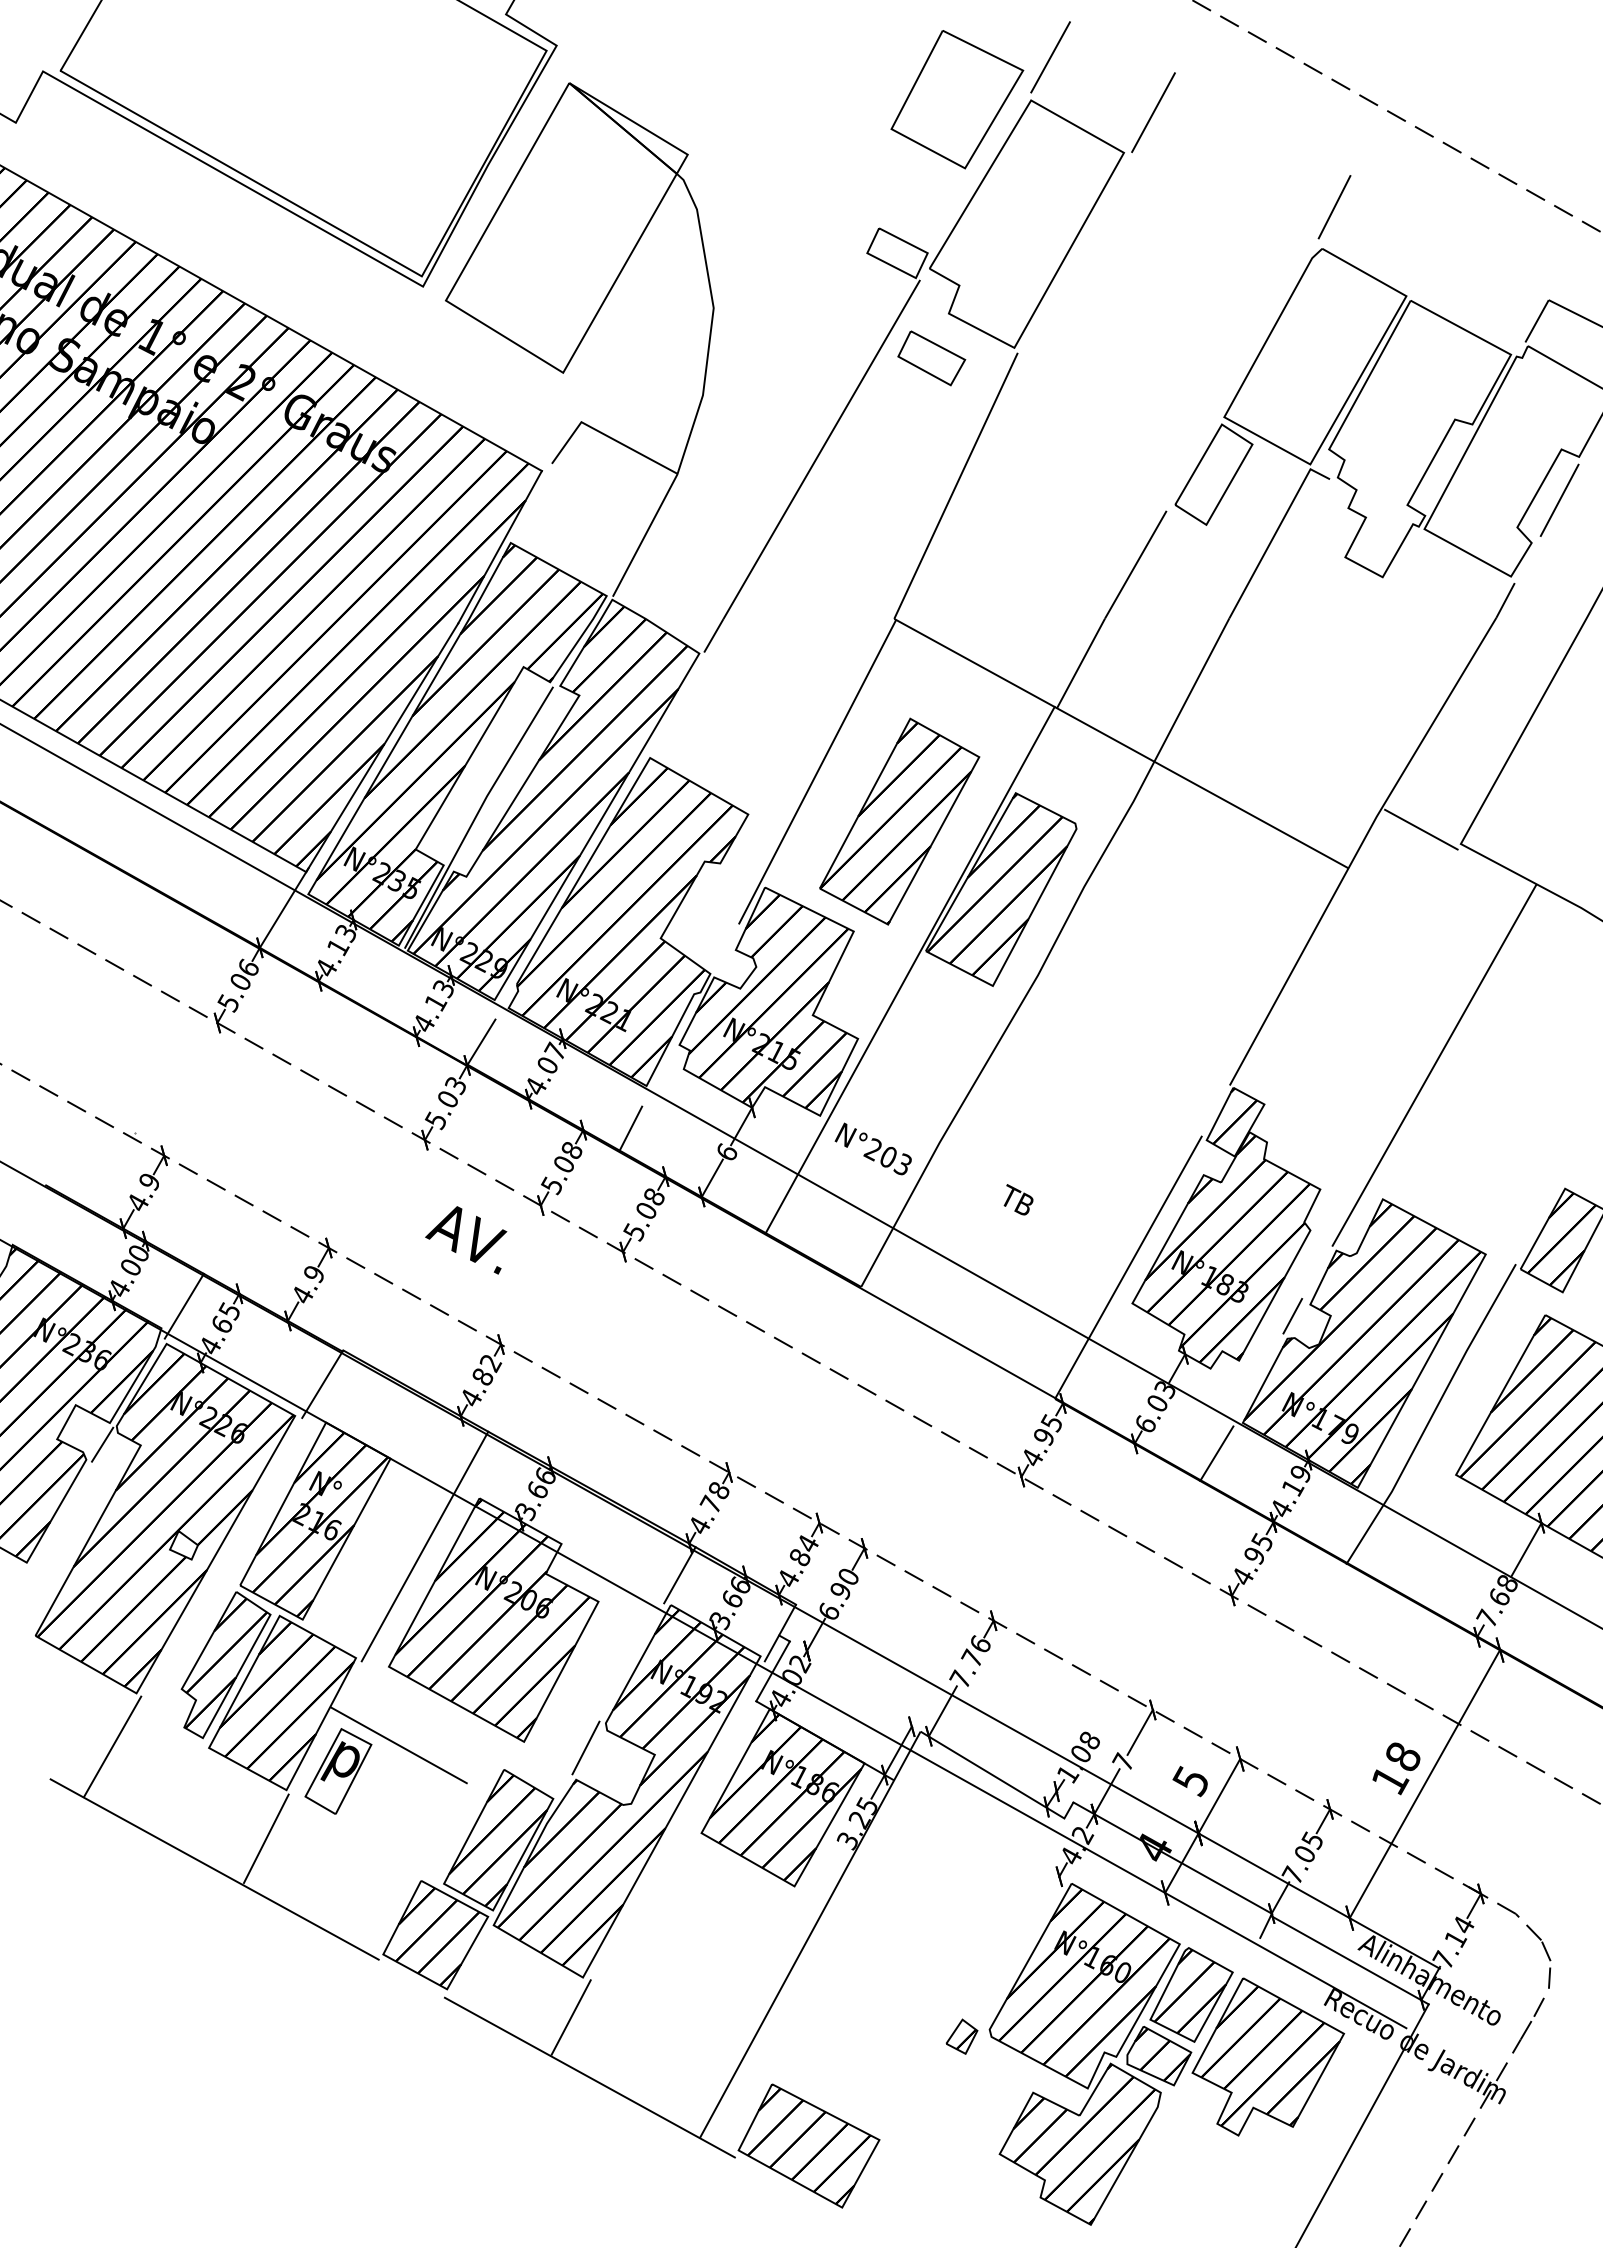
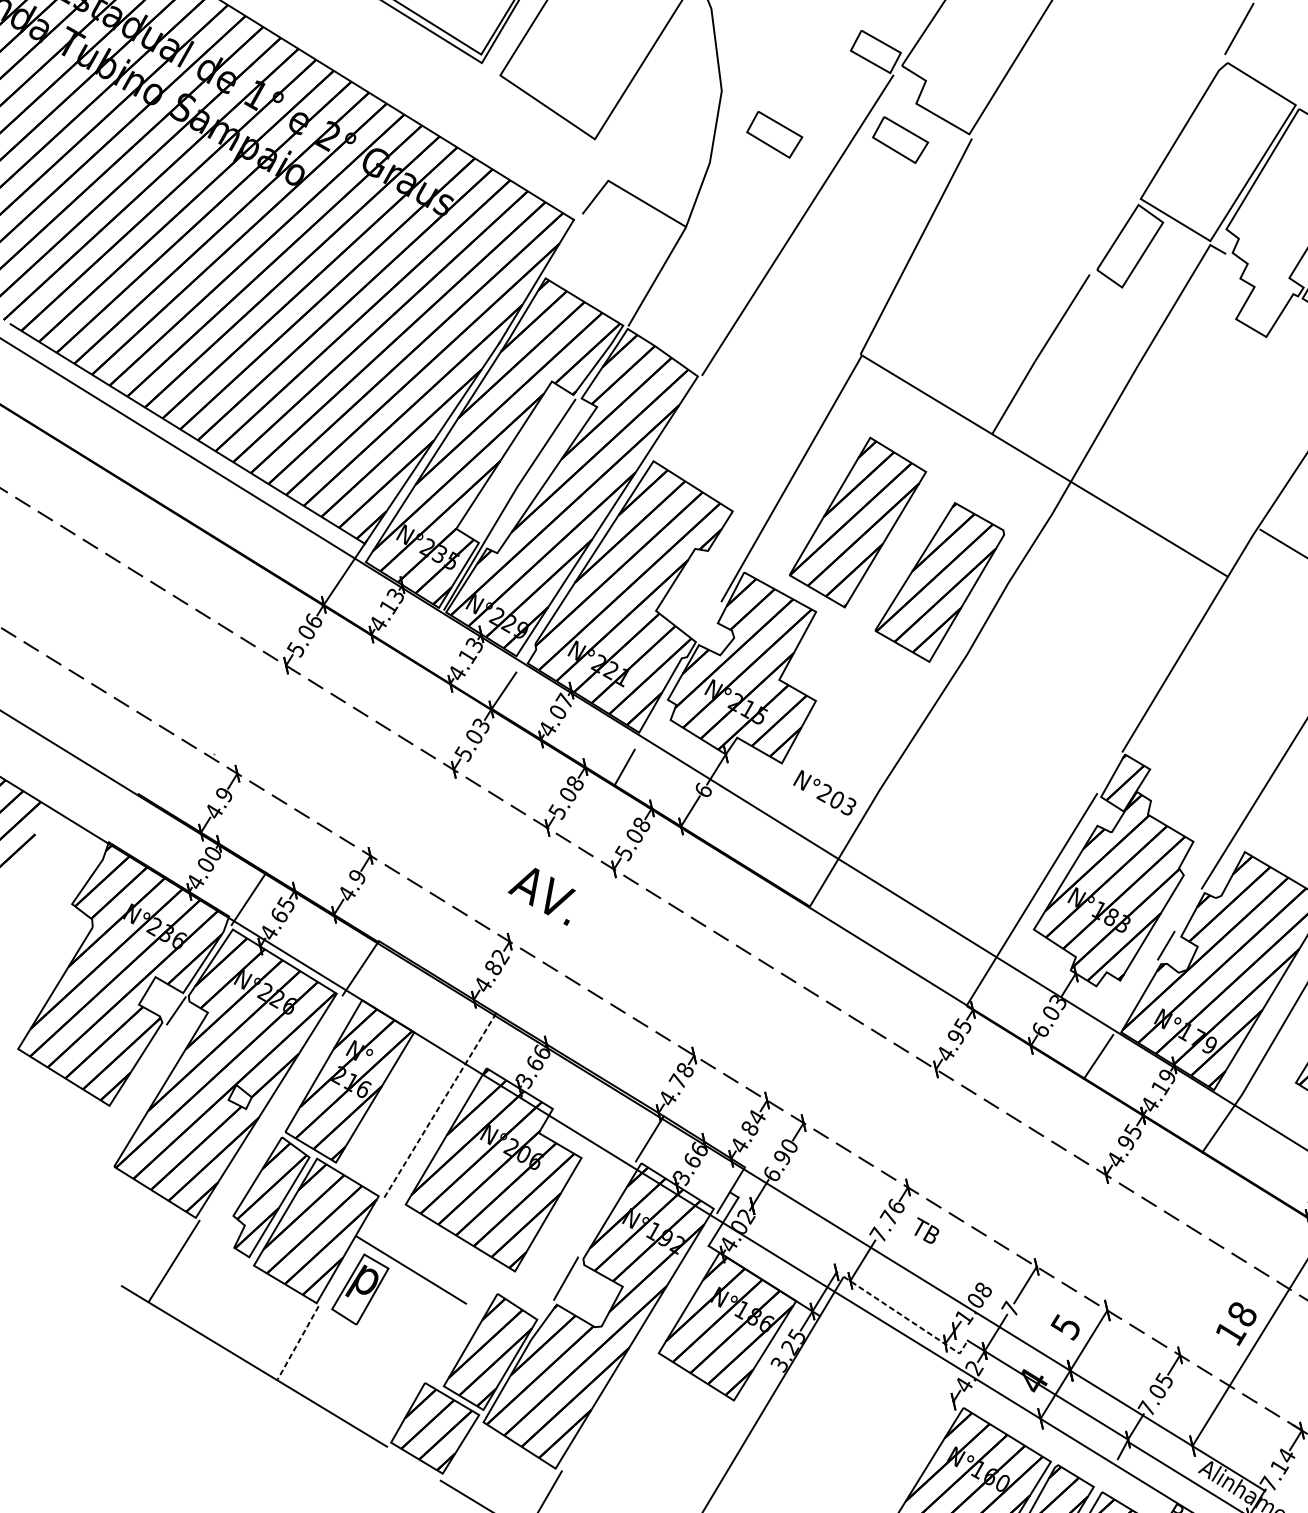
part: (779, 358) -> (774, 134), added
line: (909, 969) -> (860, 645), removed
text: (1018, 1199) -> (926, 1230), moved
text: (466, 1240) -> (541, 896), moved
line: (424, 1546) -> (439, 1106), solid -> dashed
line: (1001, 1780) -> (908, 1320), solid -> dashed
line: (266, 1839) -> (298, 1343), solid -> dashed

